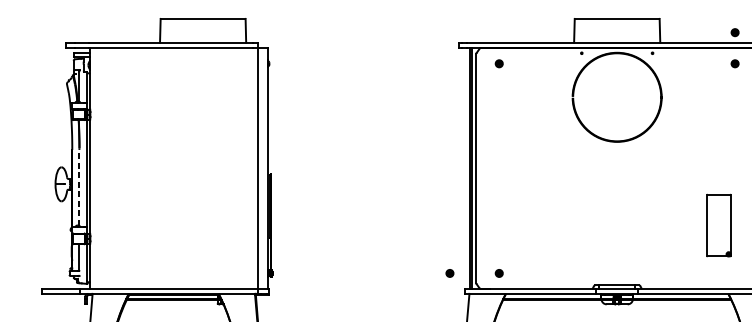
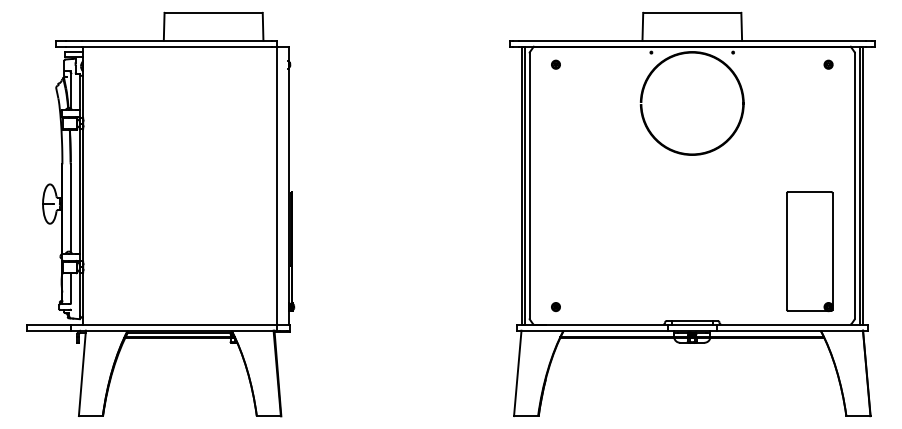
part: (735, 32) -> (828, 28), removed
line: (79, 188) -> (70, 208), dashed -> solid
part: (718, 225) -> (809, 251), size x1.67
part: (449, 273) -> (498, 307), removed

